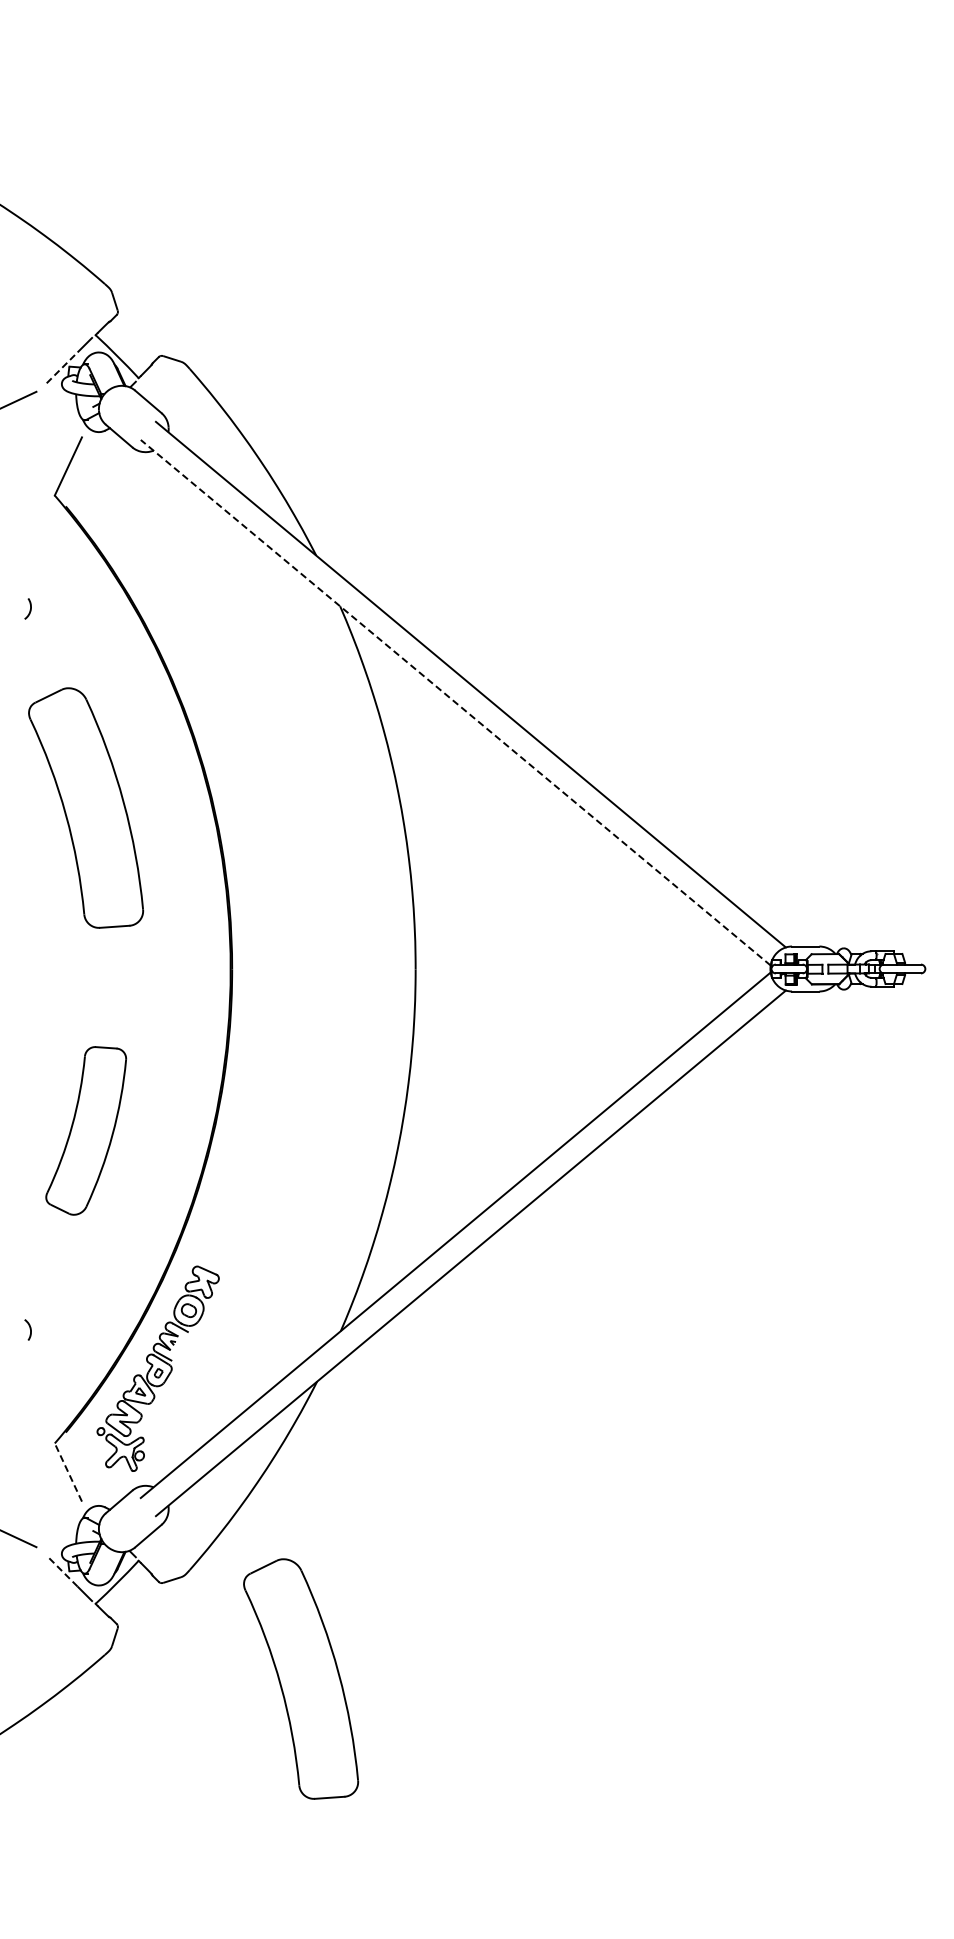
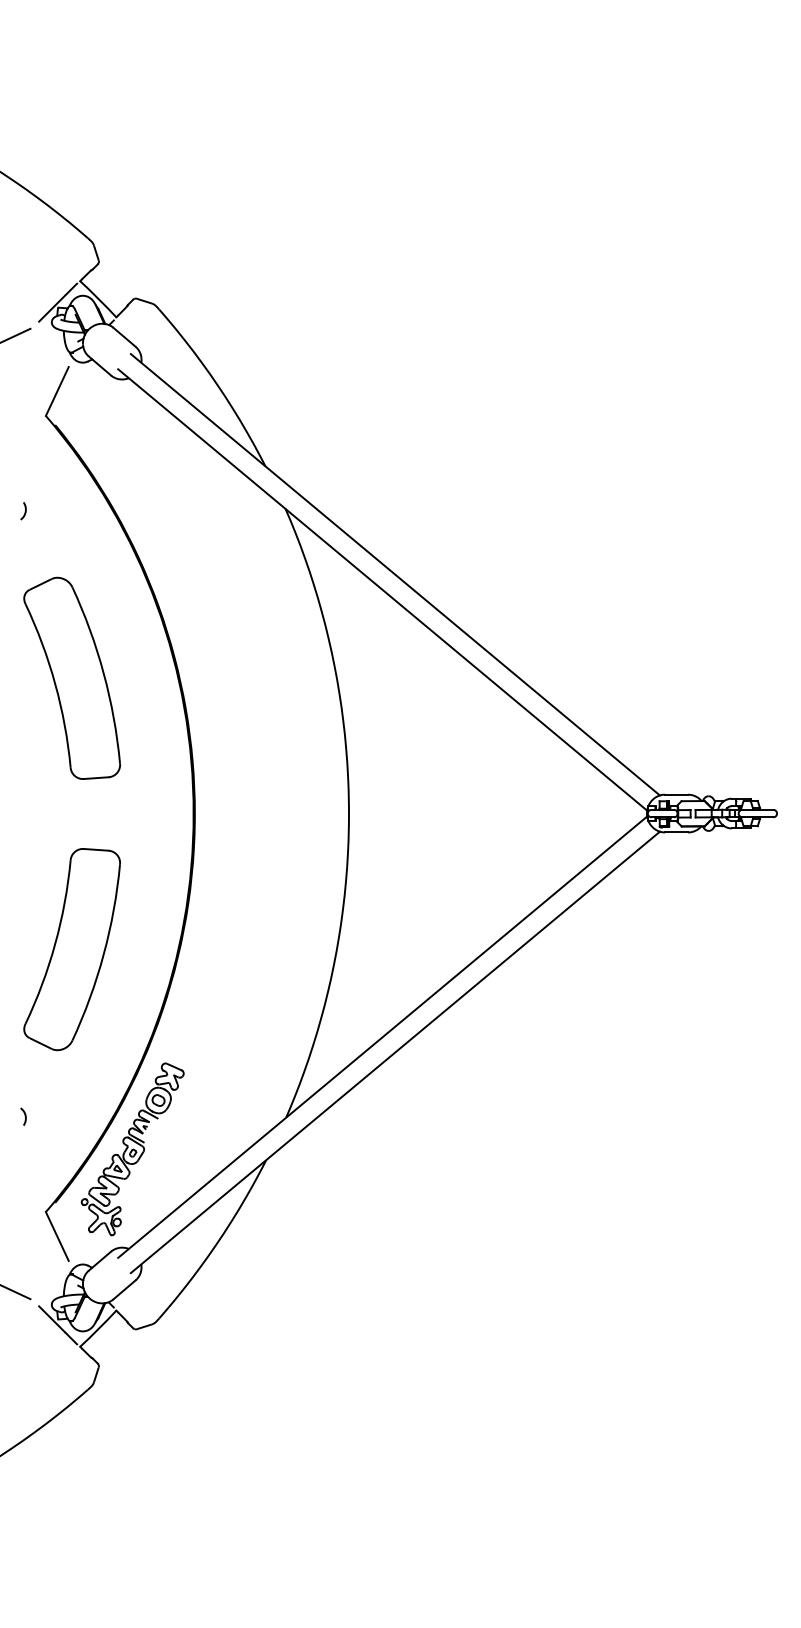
line: (62, 367) -> (52, 308), dashed -> solid
line: (455, 702) -> (382, 589), dashed -> solid
part: (86, 1130) -> (72, 949), size x1.43
line: (68, 1472) -> (57, 1236), dashed -> solid
line: (62, 1571) -> (52, 1319), dashed -> solid
part: (301, 1678) -> (253, 1409), removed

